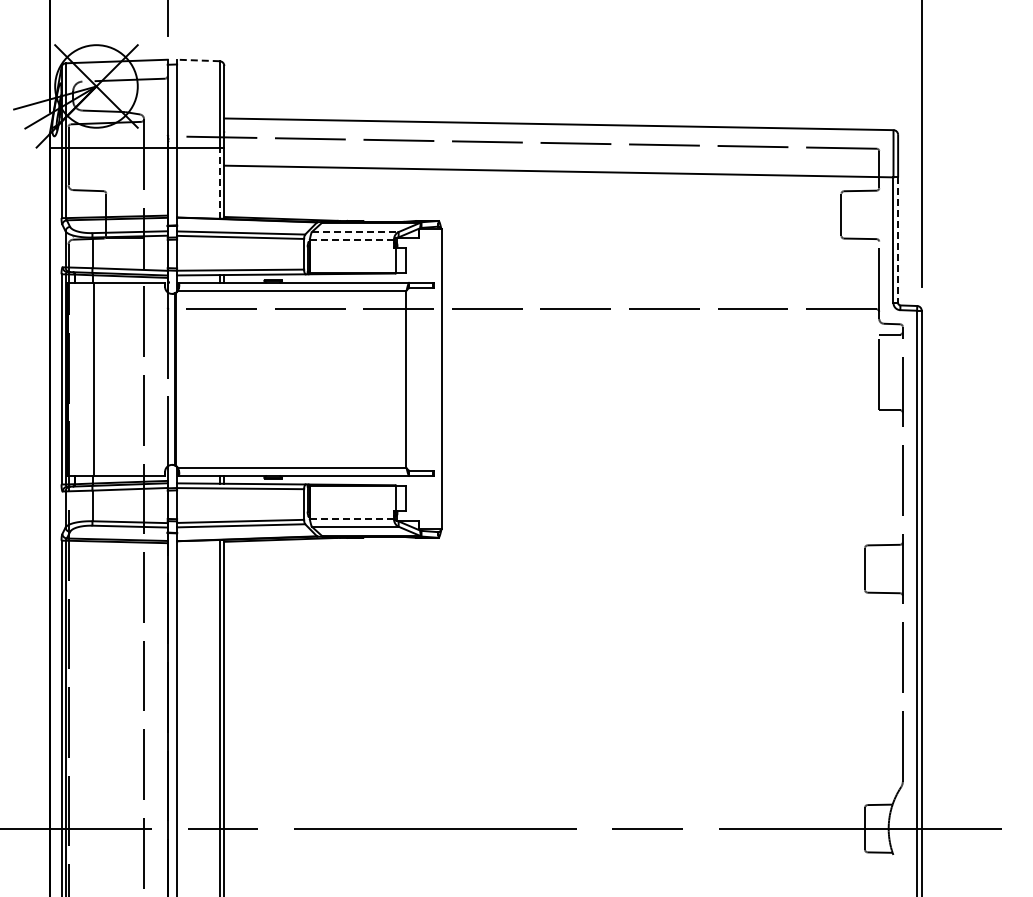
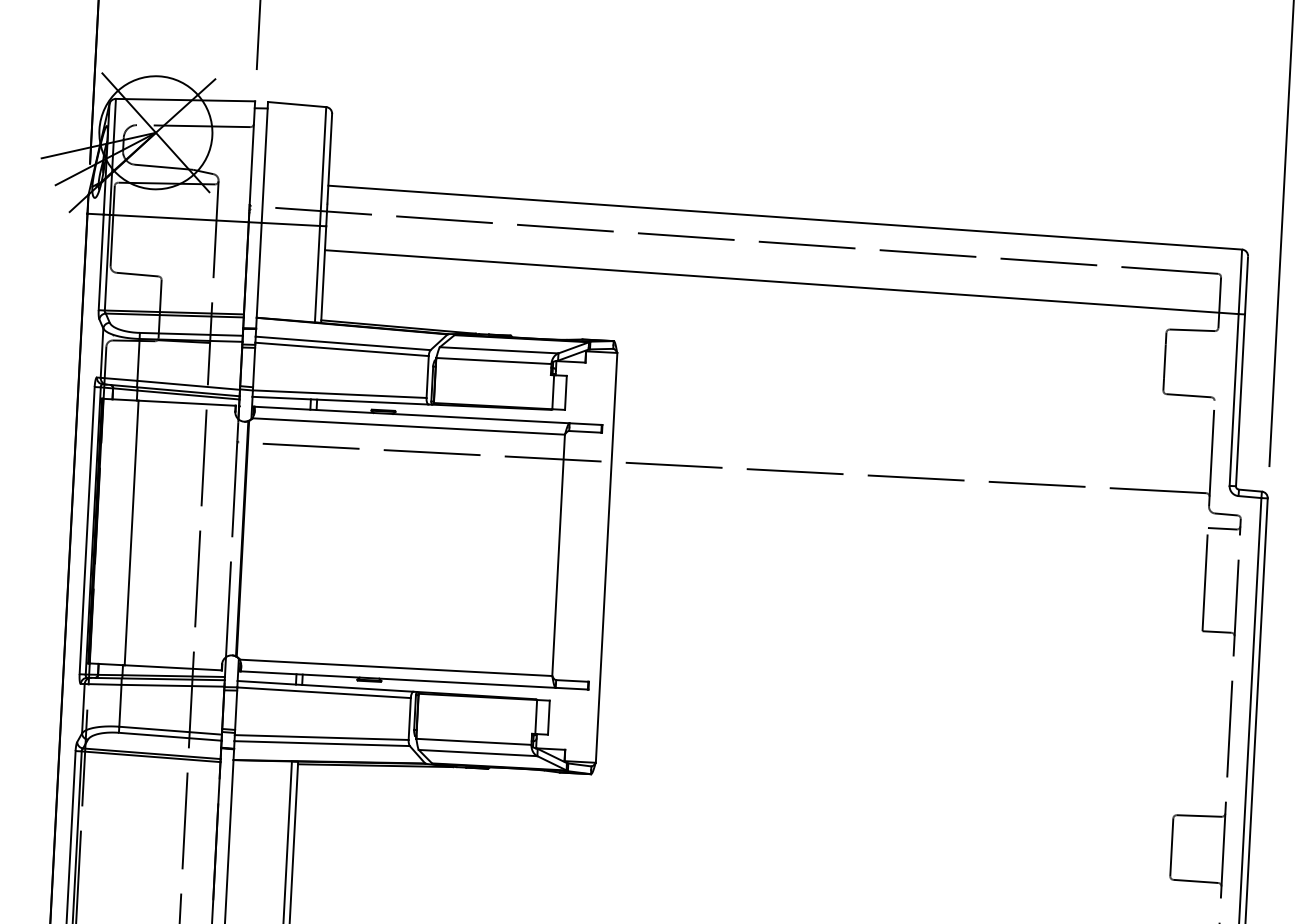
line: (197, 60) -> (295, 104), dashed -> solid
line: (219, 183) -> (317, 274), dashed -> solid
line: (355, 232) -> (499, 350), dashed -> solid
line: (352, 240) -> (494, 361), dashed -> solid
line: (898, 240) -> (1241, 400), dashed -> solid
line: (352, 518) -> (474, 741), dashed -> solid

